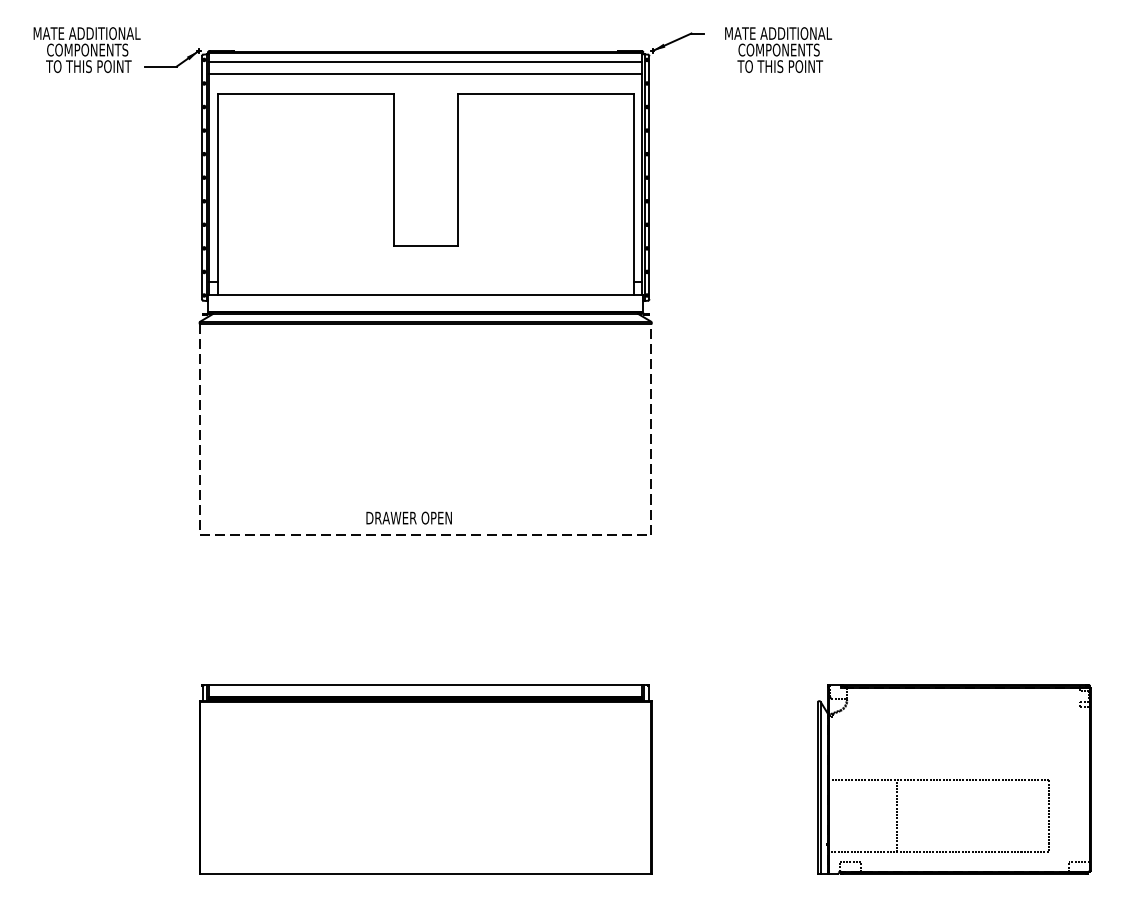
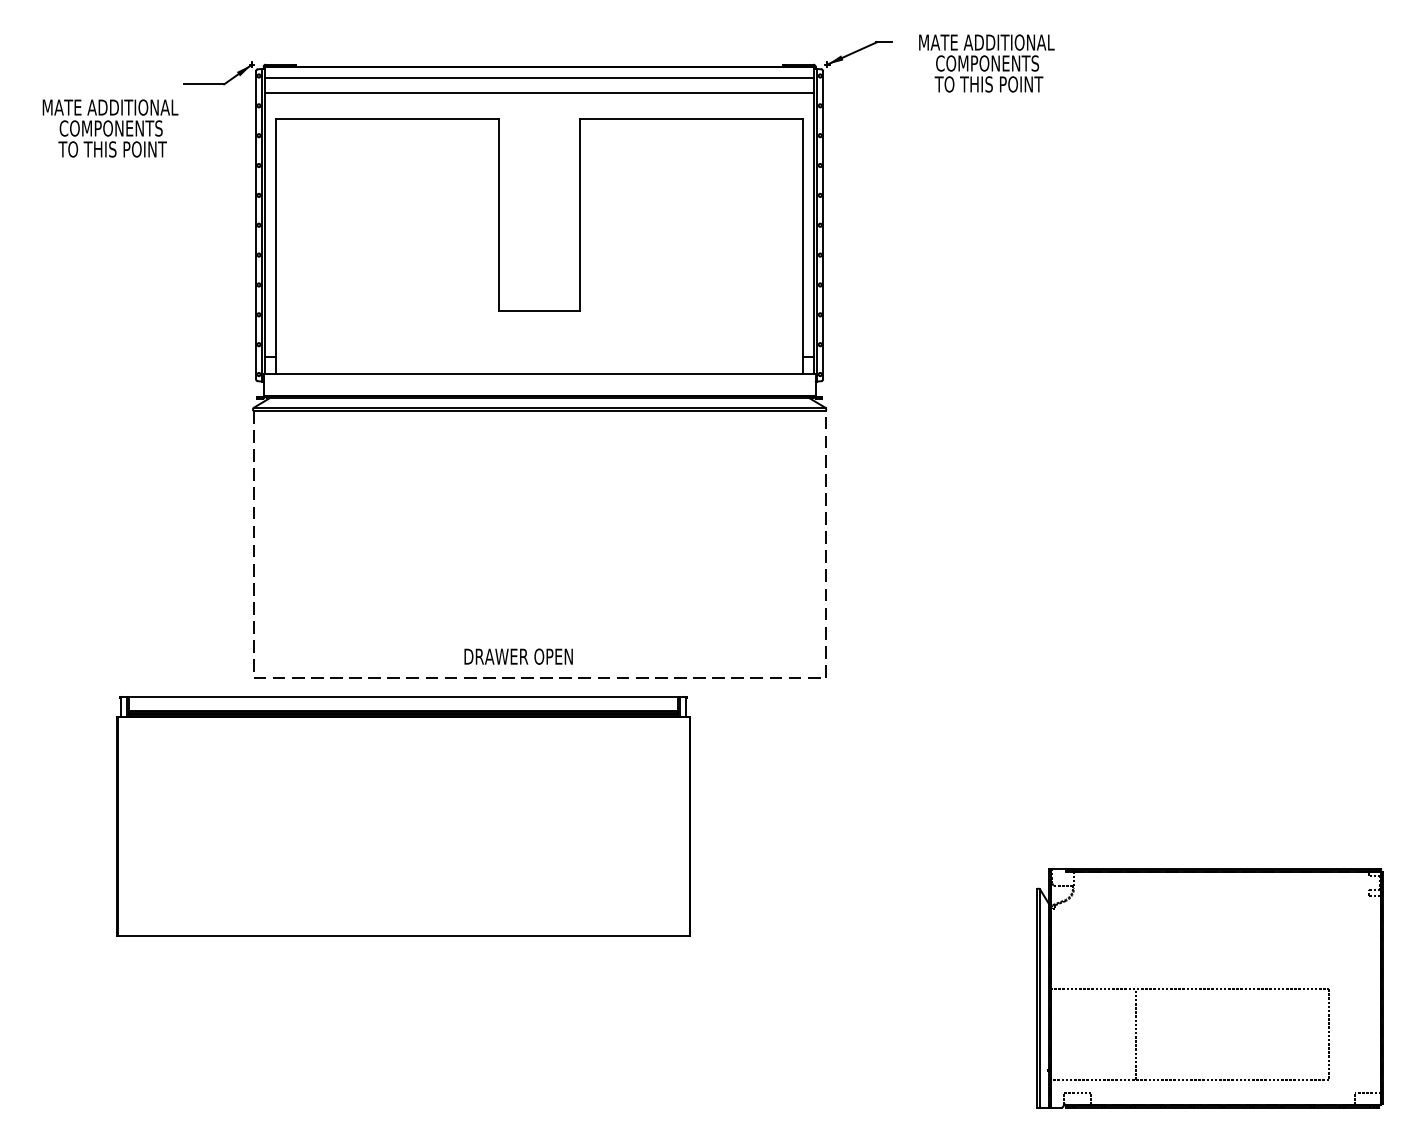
text: (87, 50) -> (110, 128), moved
part: (425, 779) -> (403, 816), moved

